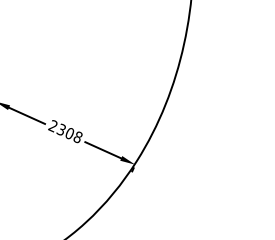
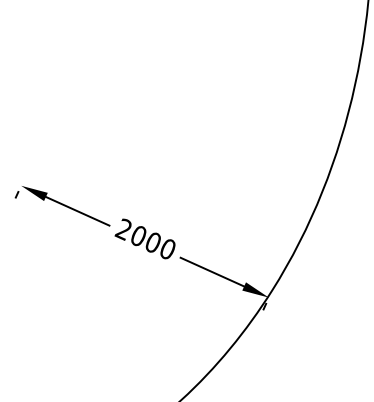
text: (69, 133) -> (152, 242), 2308 -> 2000

